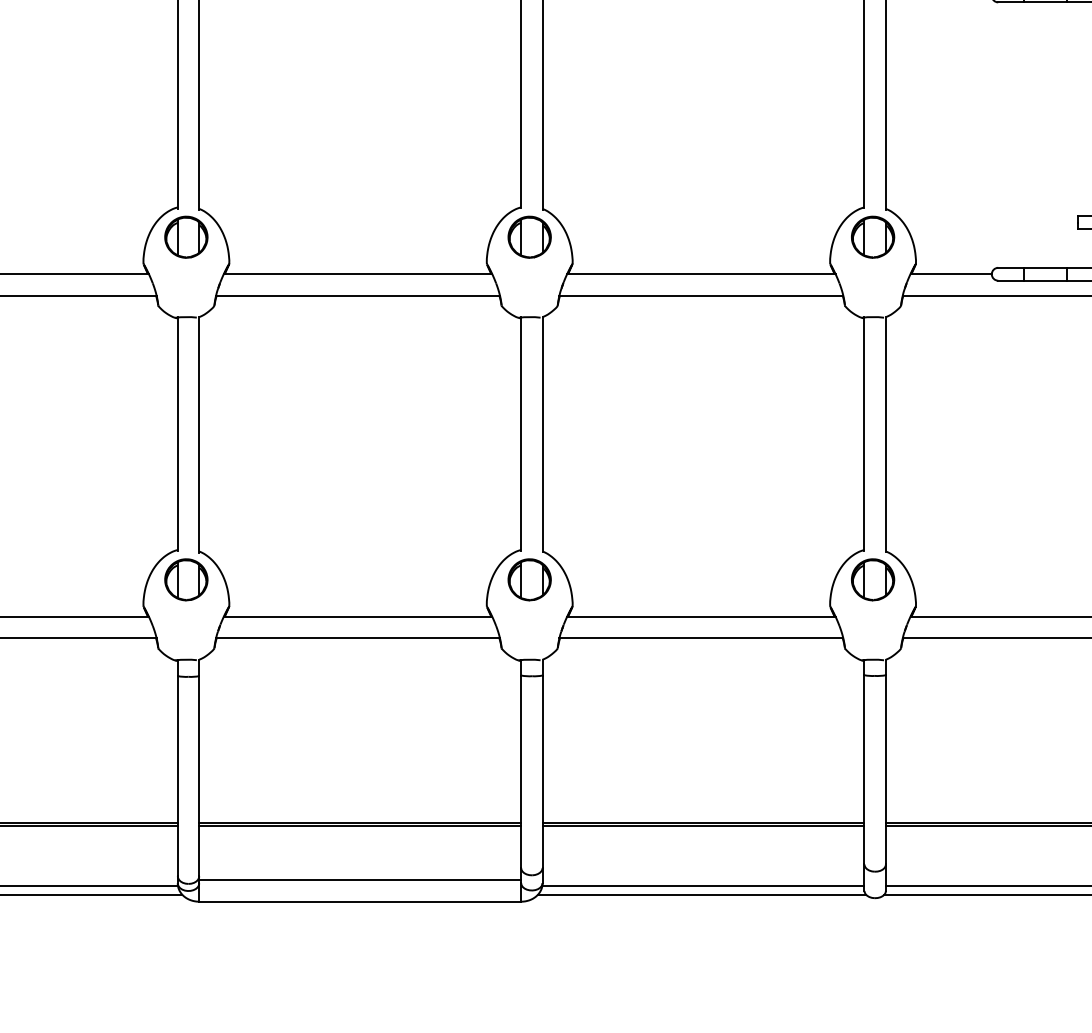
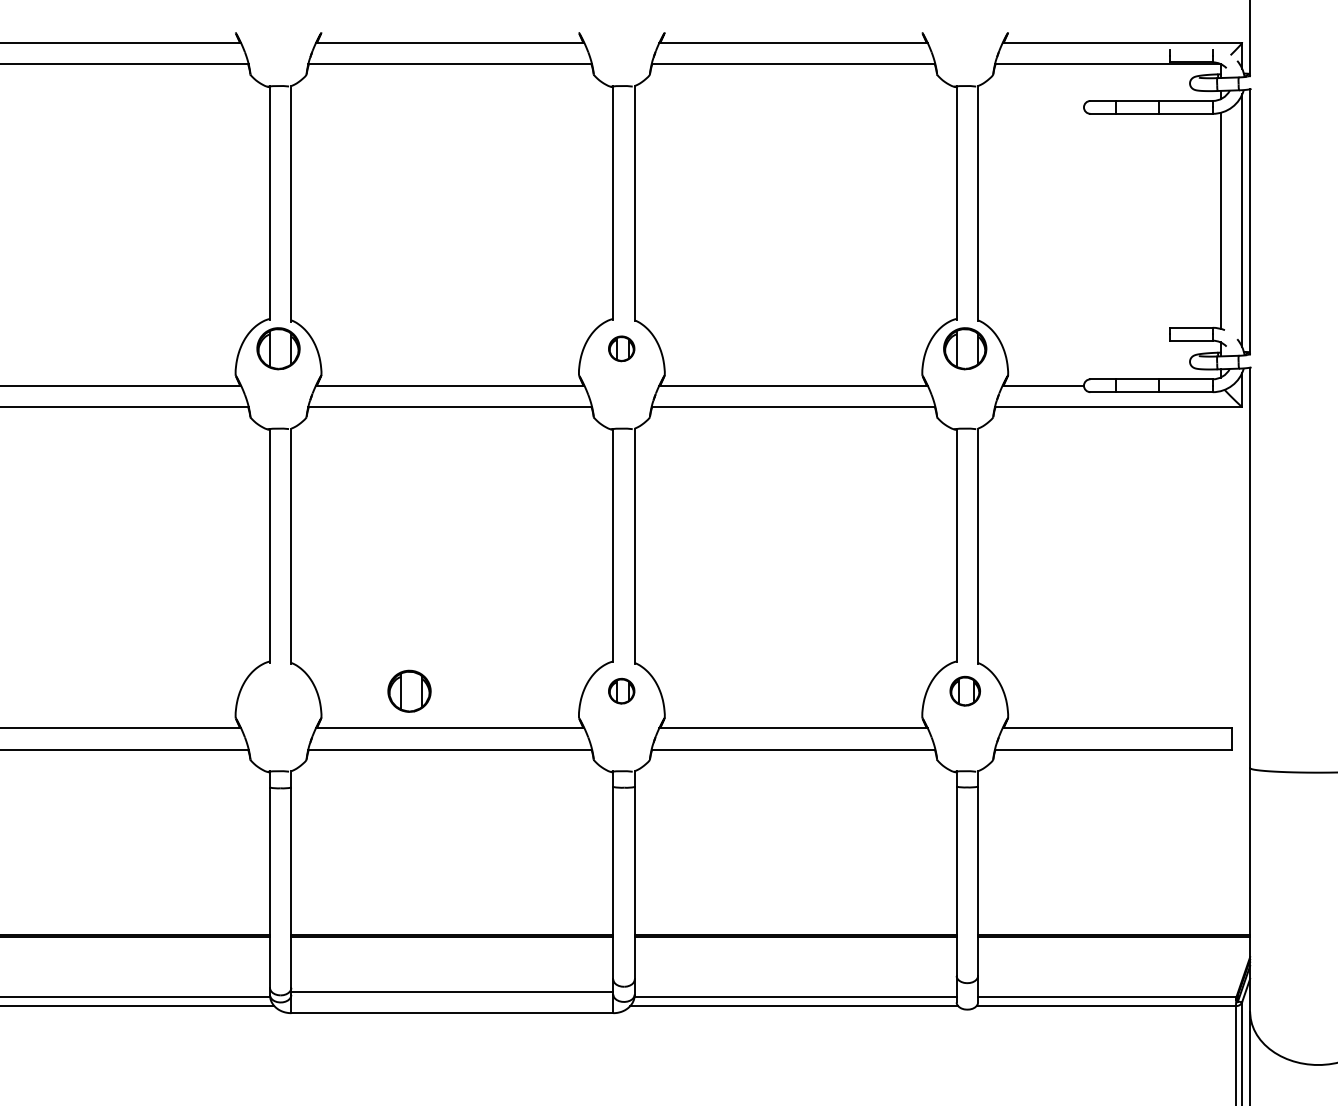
part: (529, 237) -> (621, 348), size x0.6
part: (186, 579) -> (409, 690), moved
part: (529, 579) -> (621, 690), size x0.6
part: (873, 579) -> (965, 690), size x0.7

